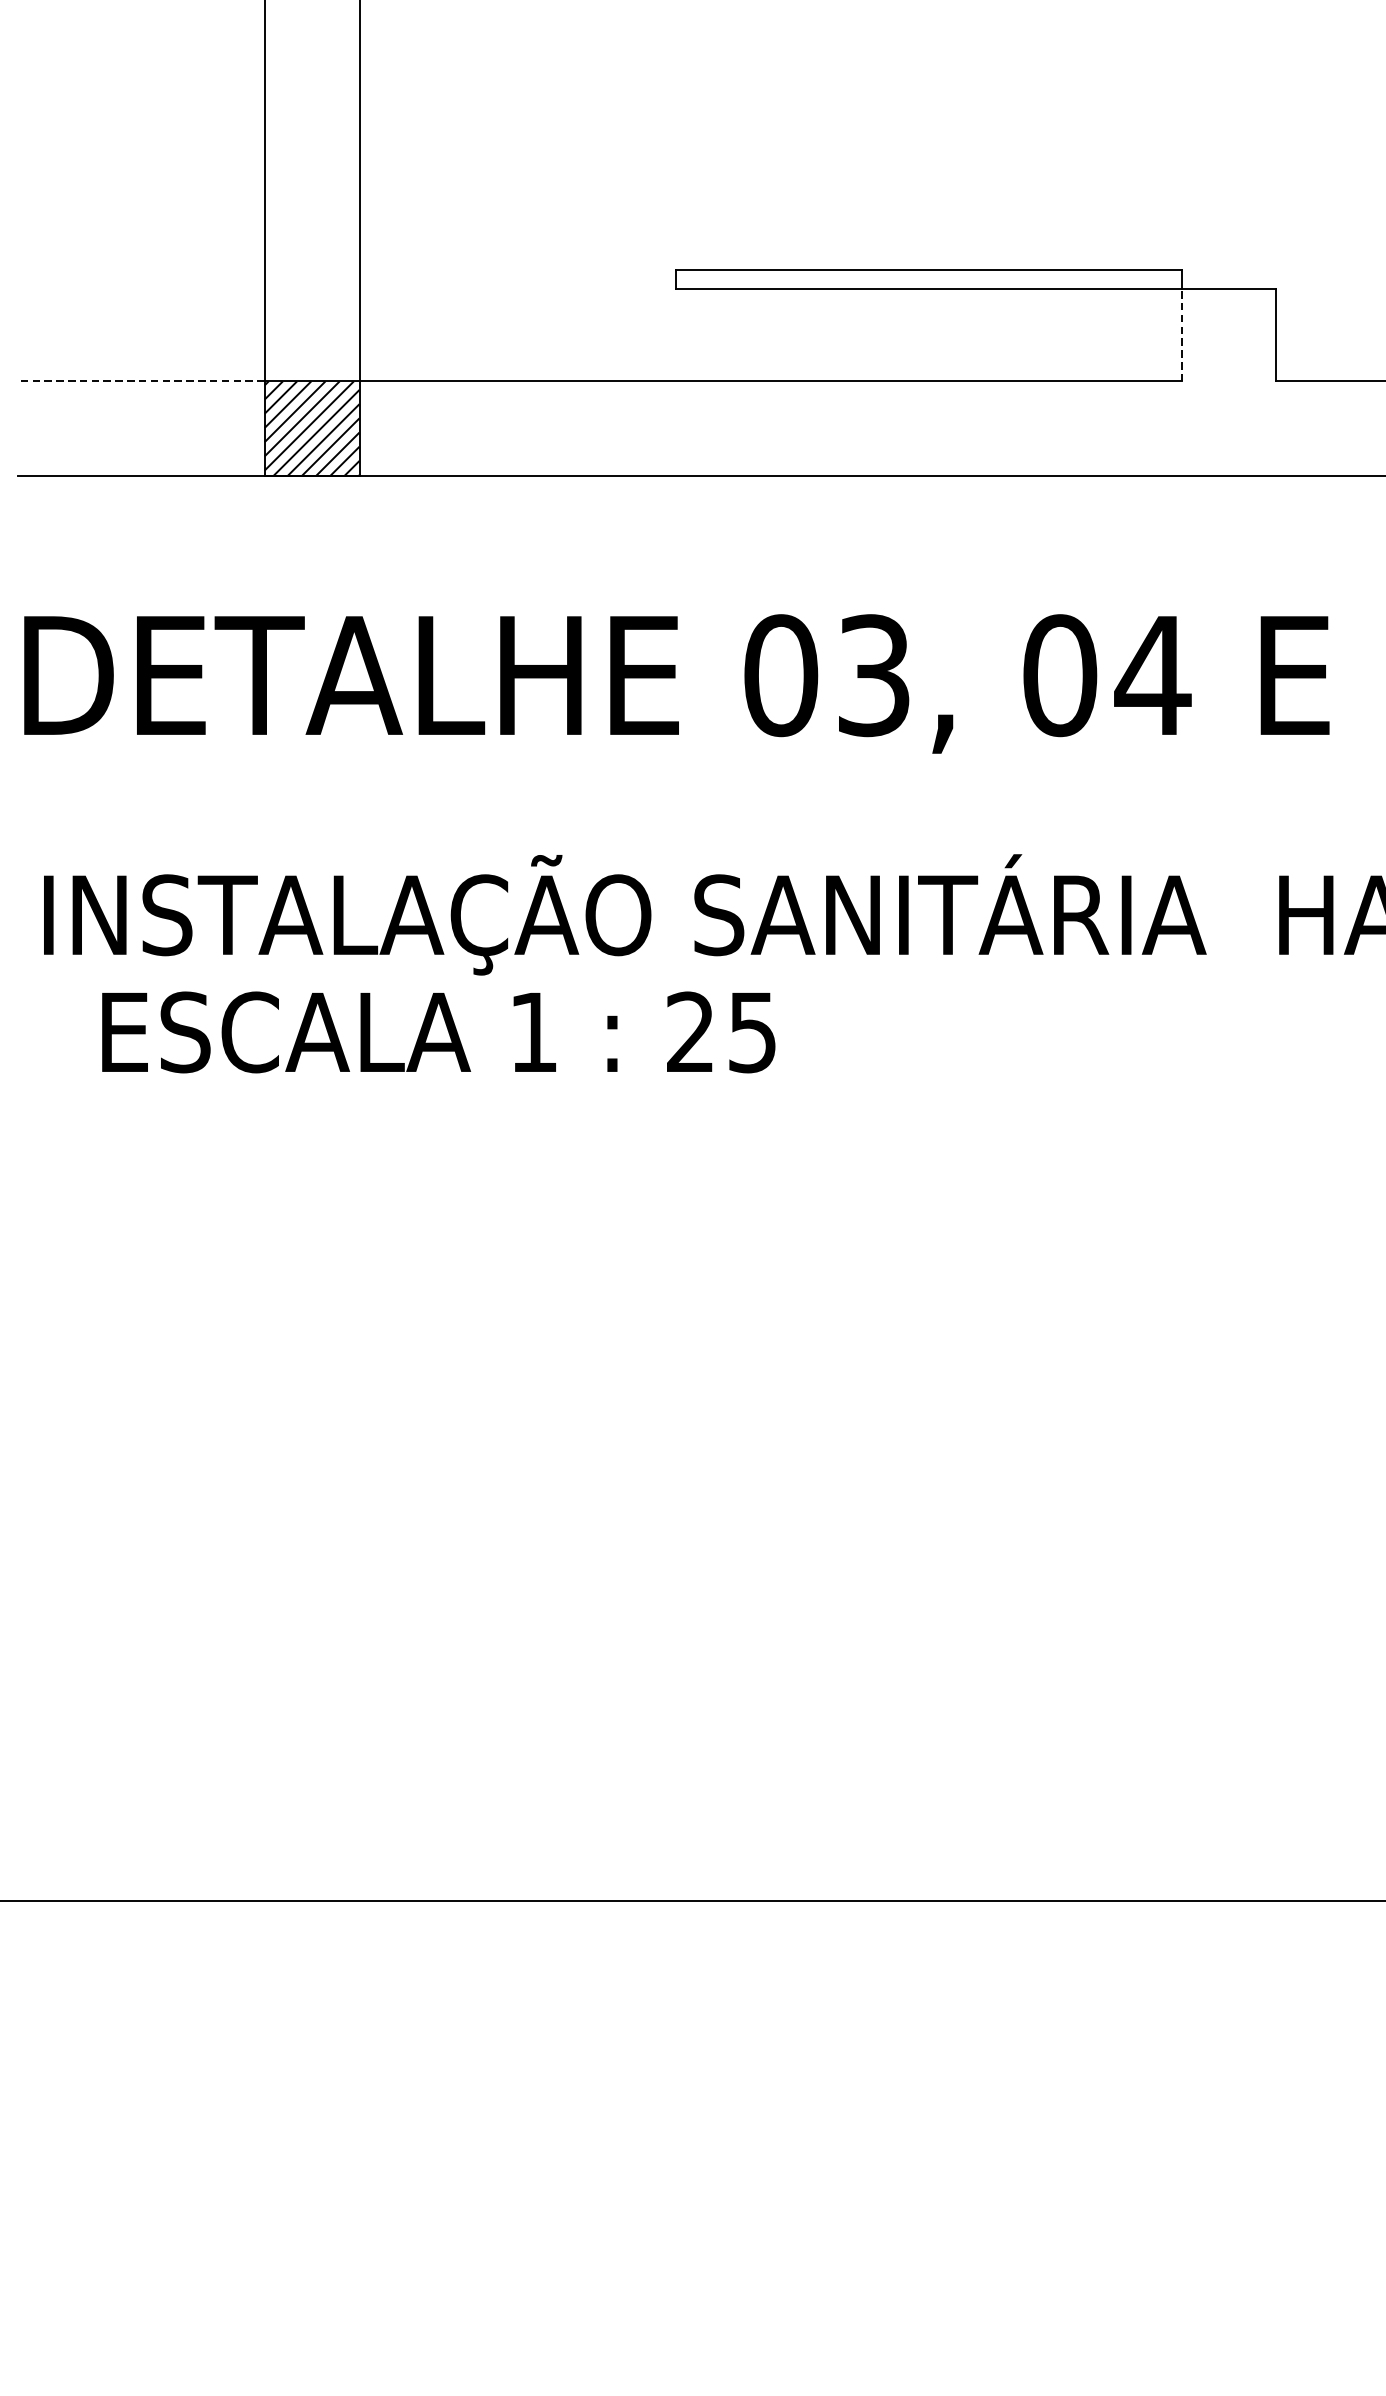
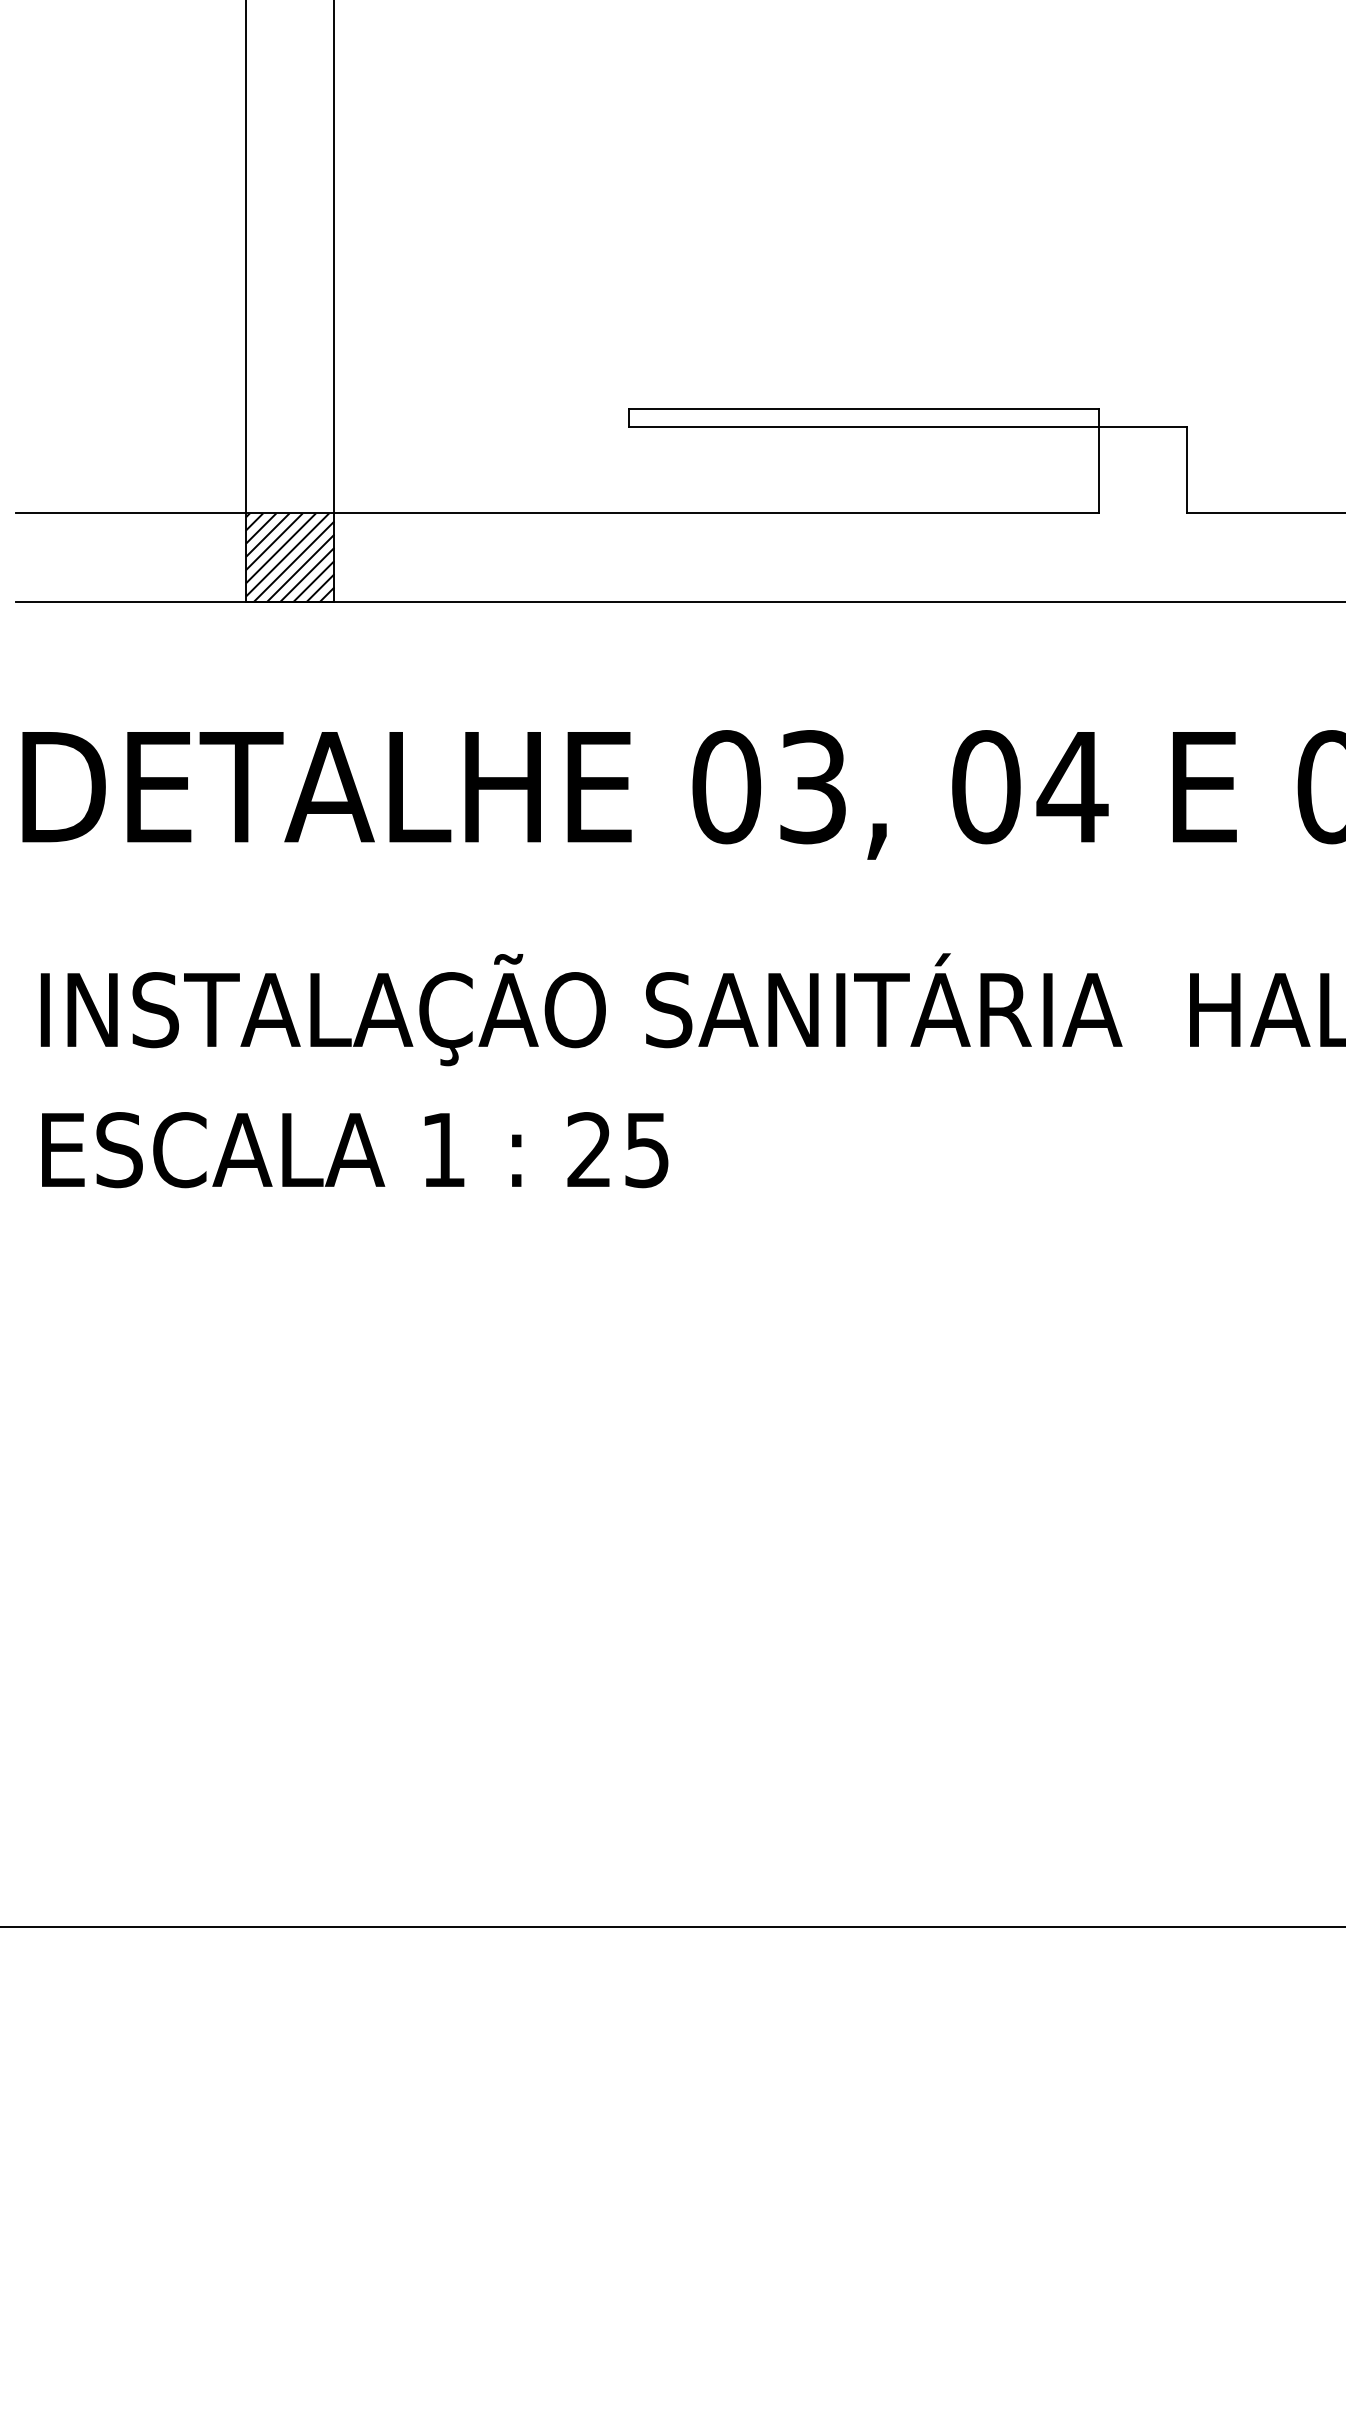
line: (1181, 334) -> (1099, 469), dashed -> solid
line: (141, 381) -> (131, 513), dashed -> solid
text: (439, 1032) -> (355, 1150), moved

